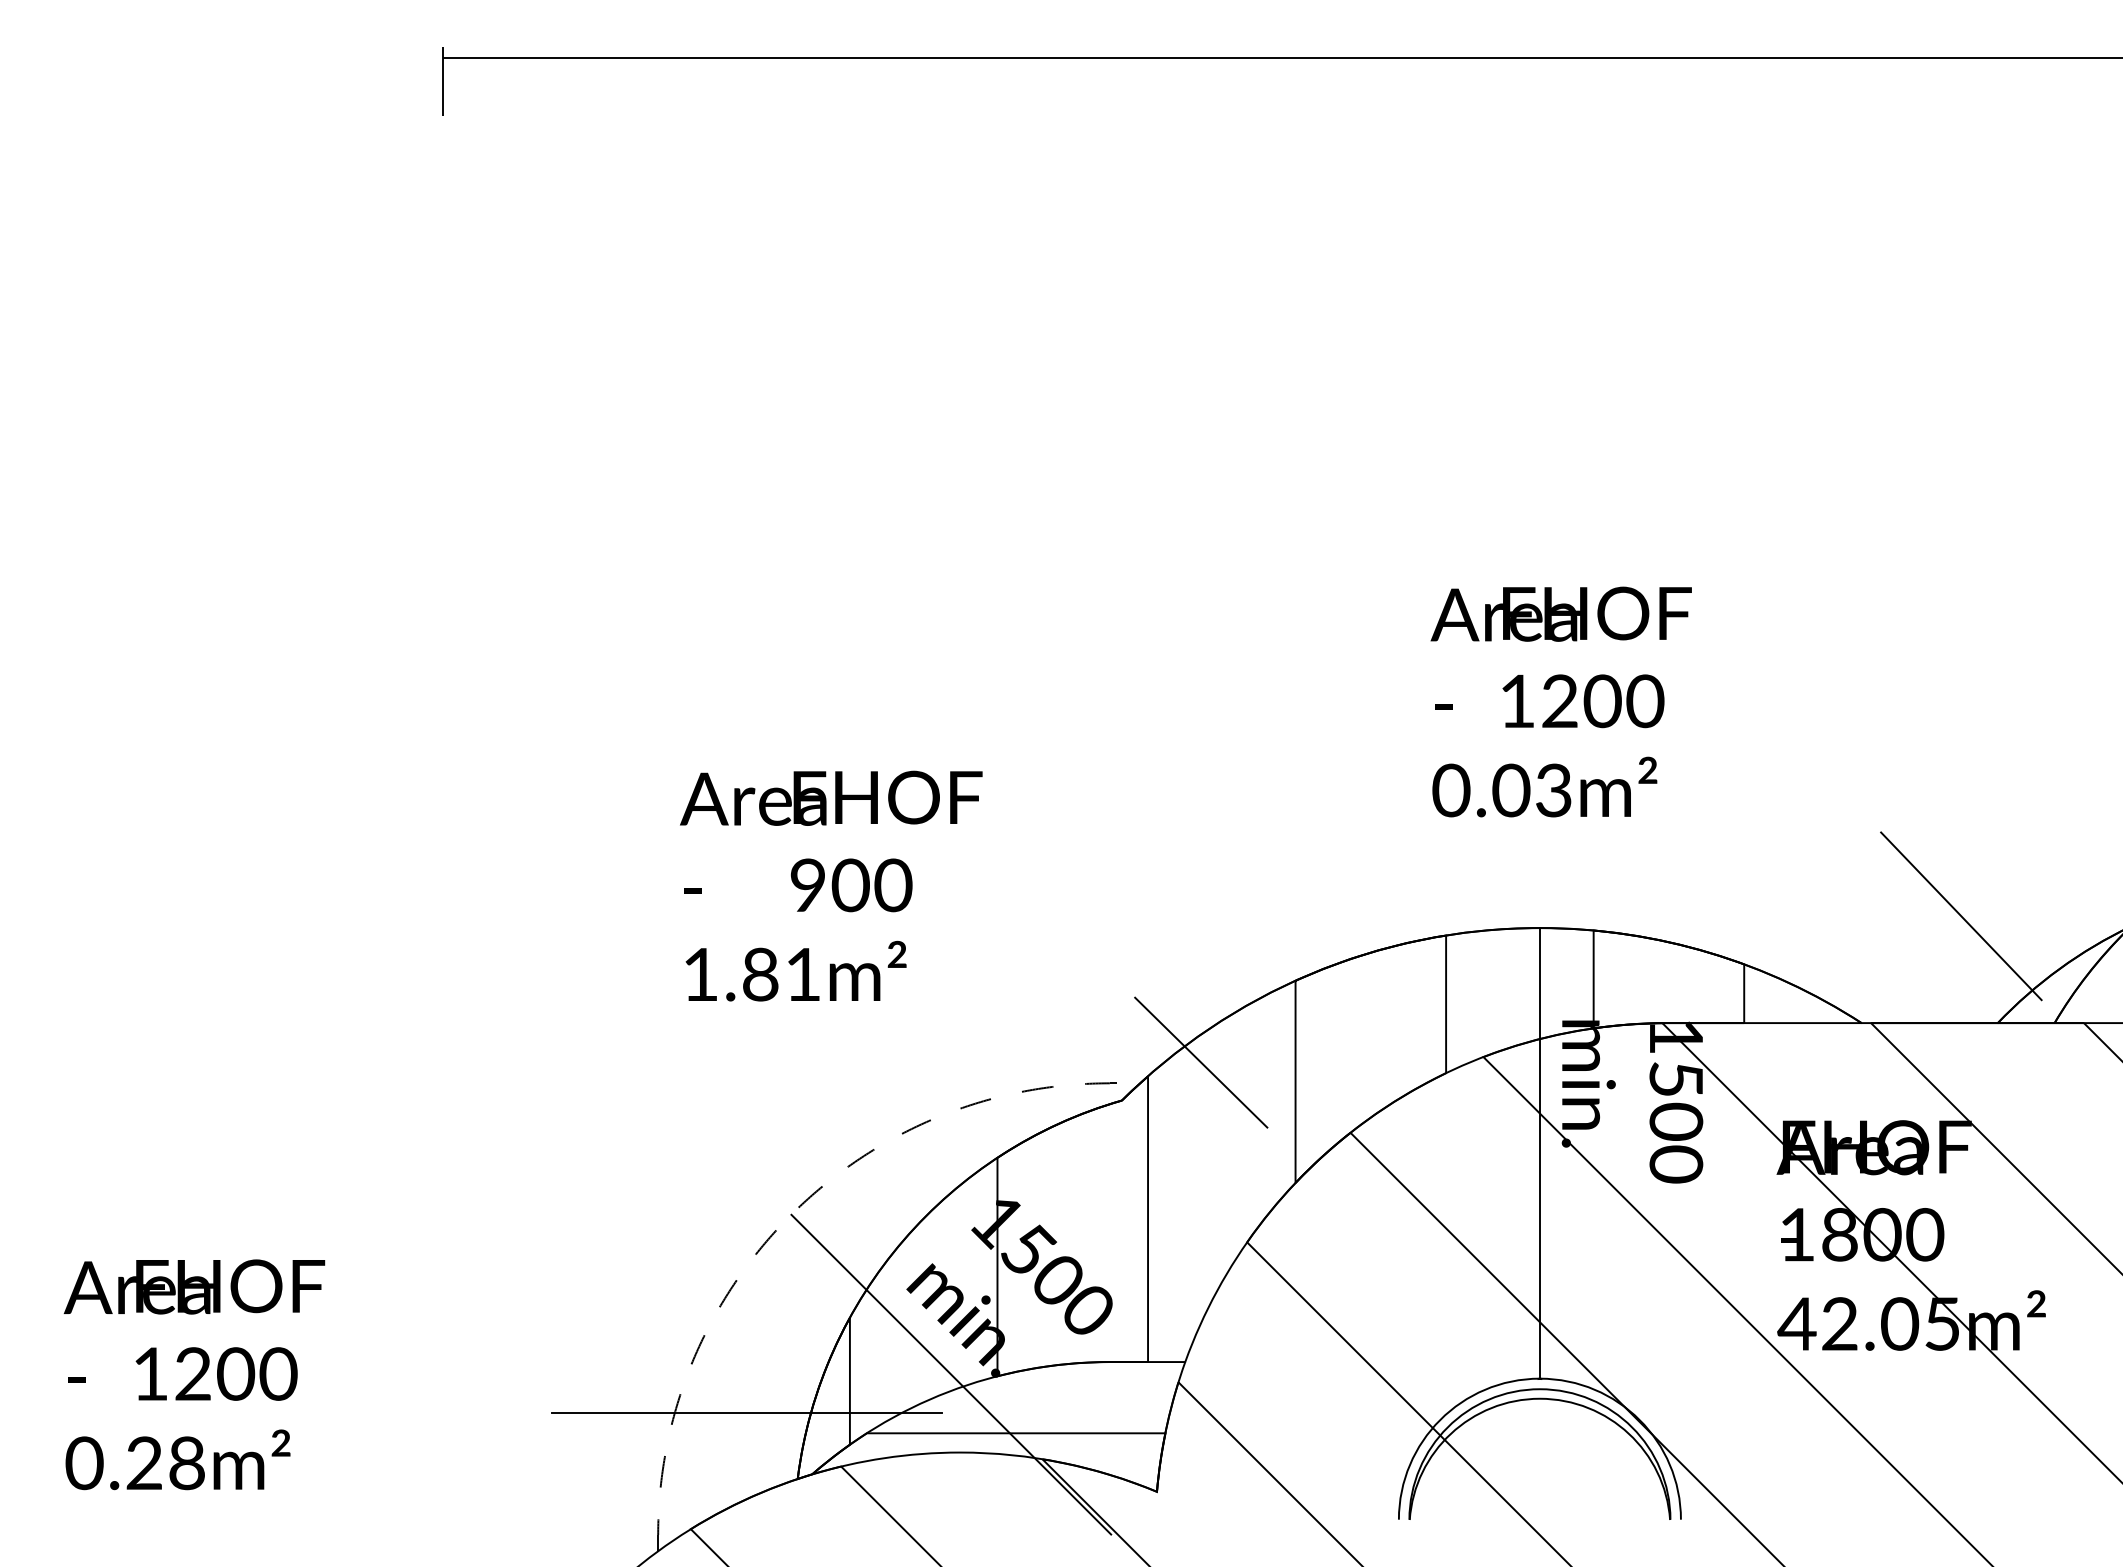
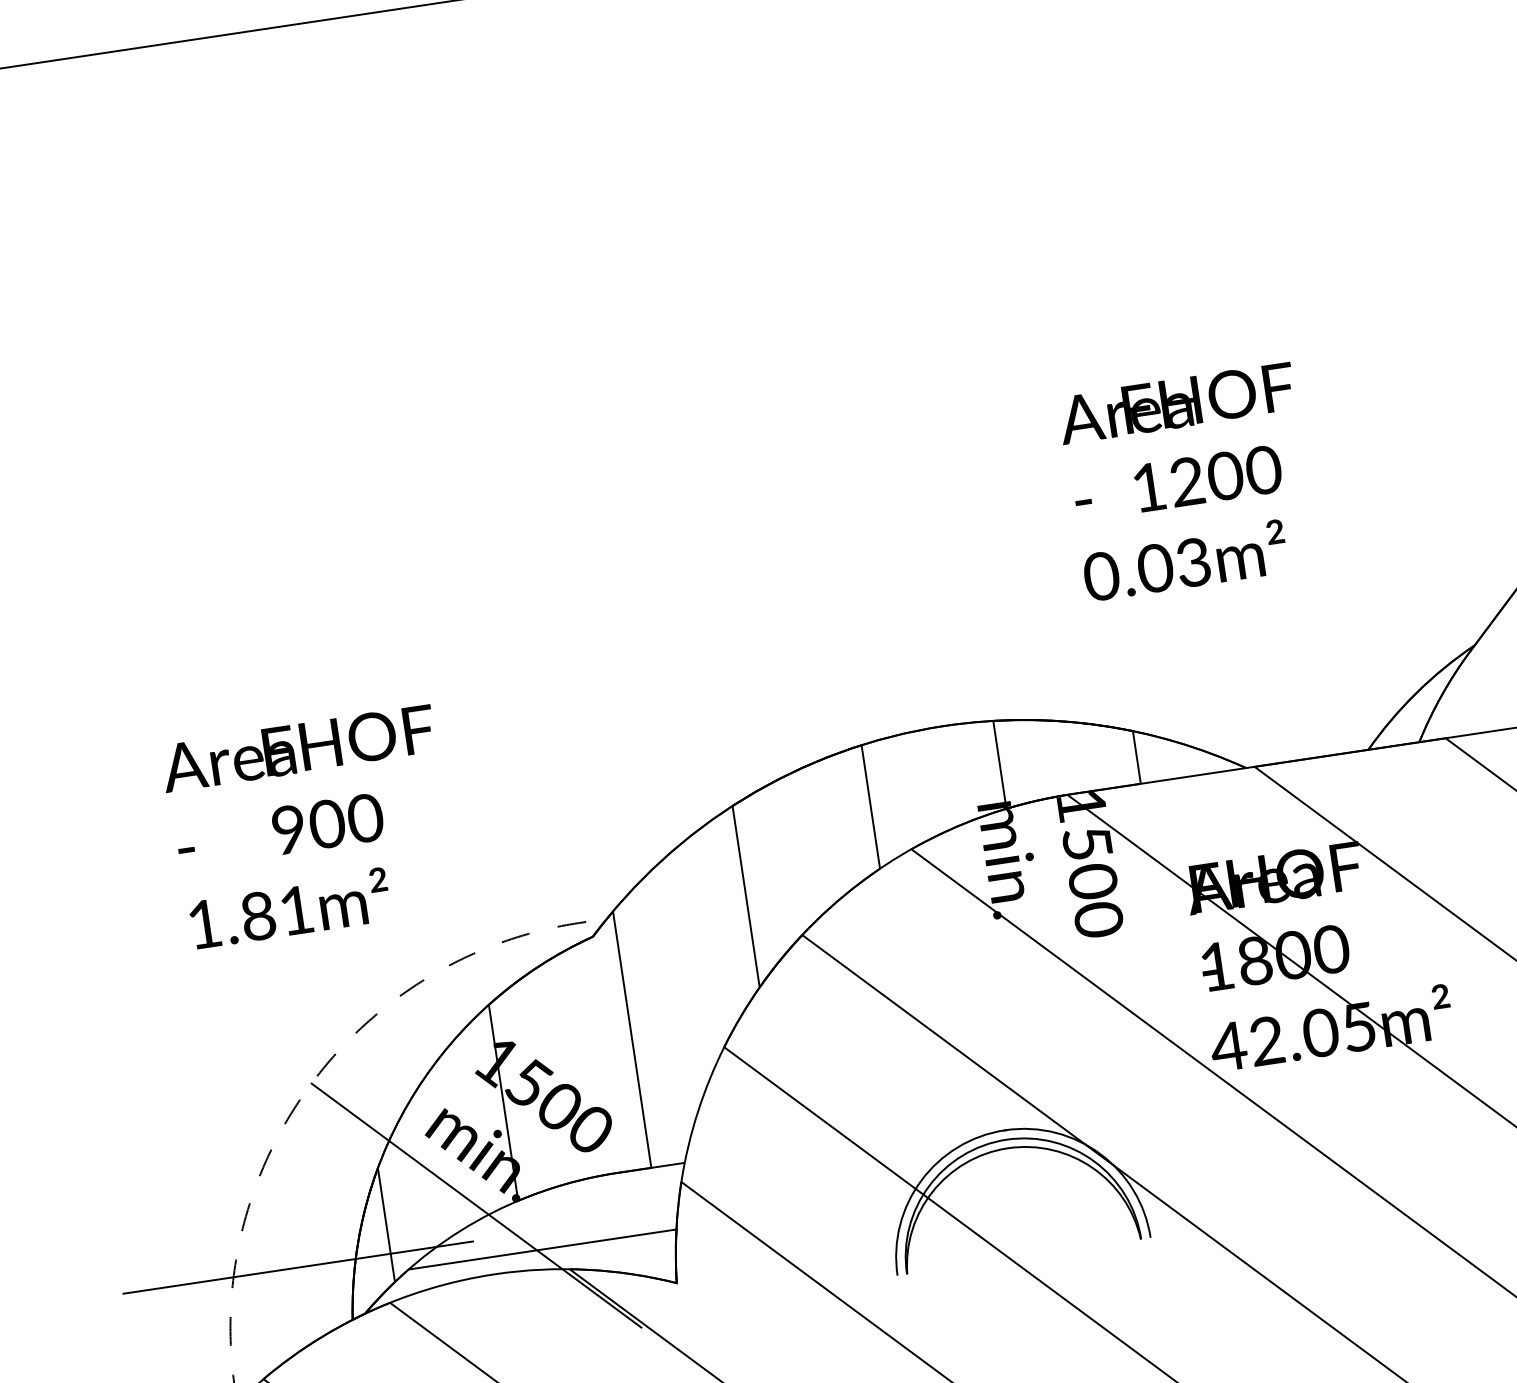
text: (1560, 701) -> (1187, 481), moved
text: (831, 885) -> (310, 826), moved
line: (1961, 916) -> (1321, 659), removed
line: (1201, 1062) -> (659, 891), removed
line: (1539, 1153) -> (974, 928), removed

